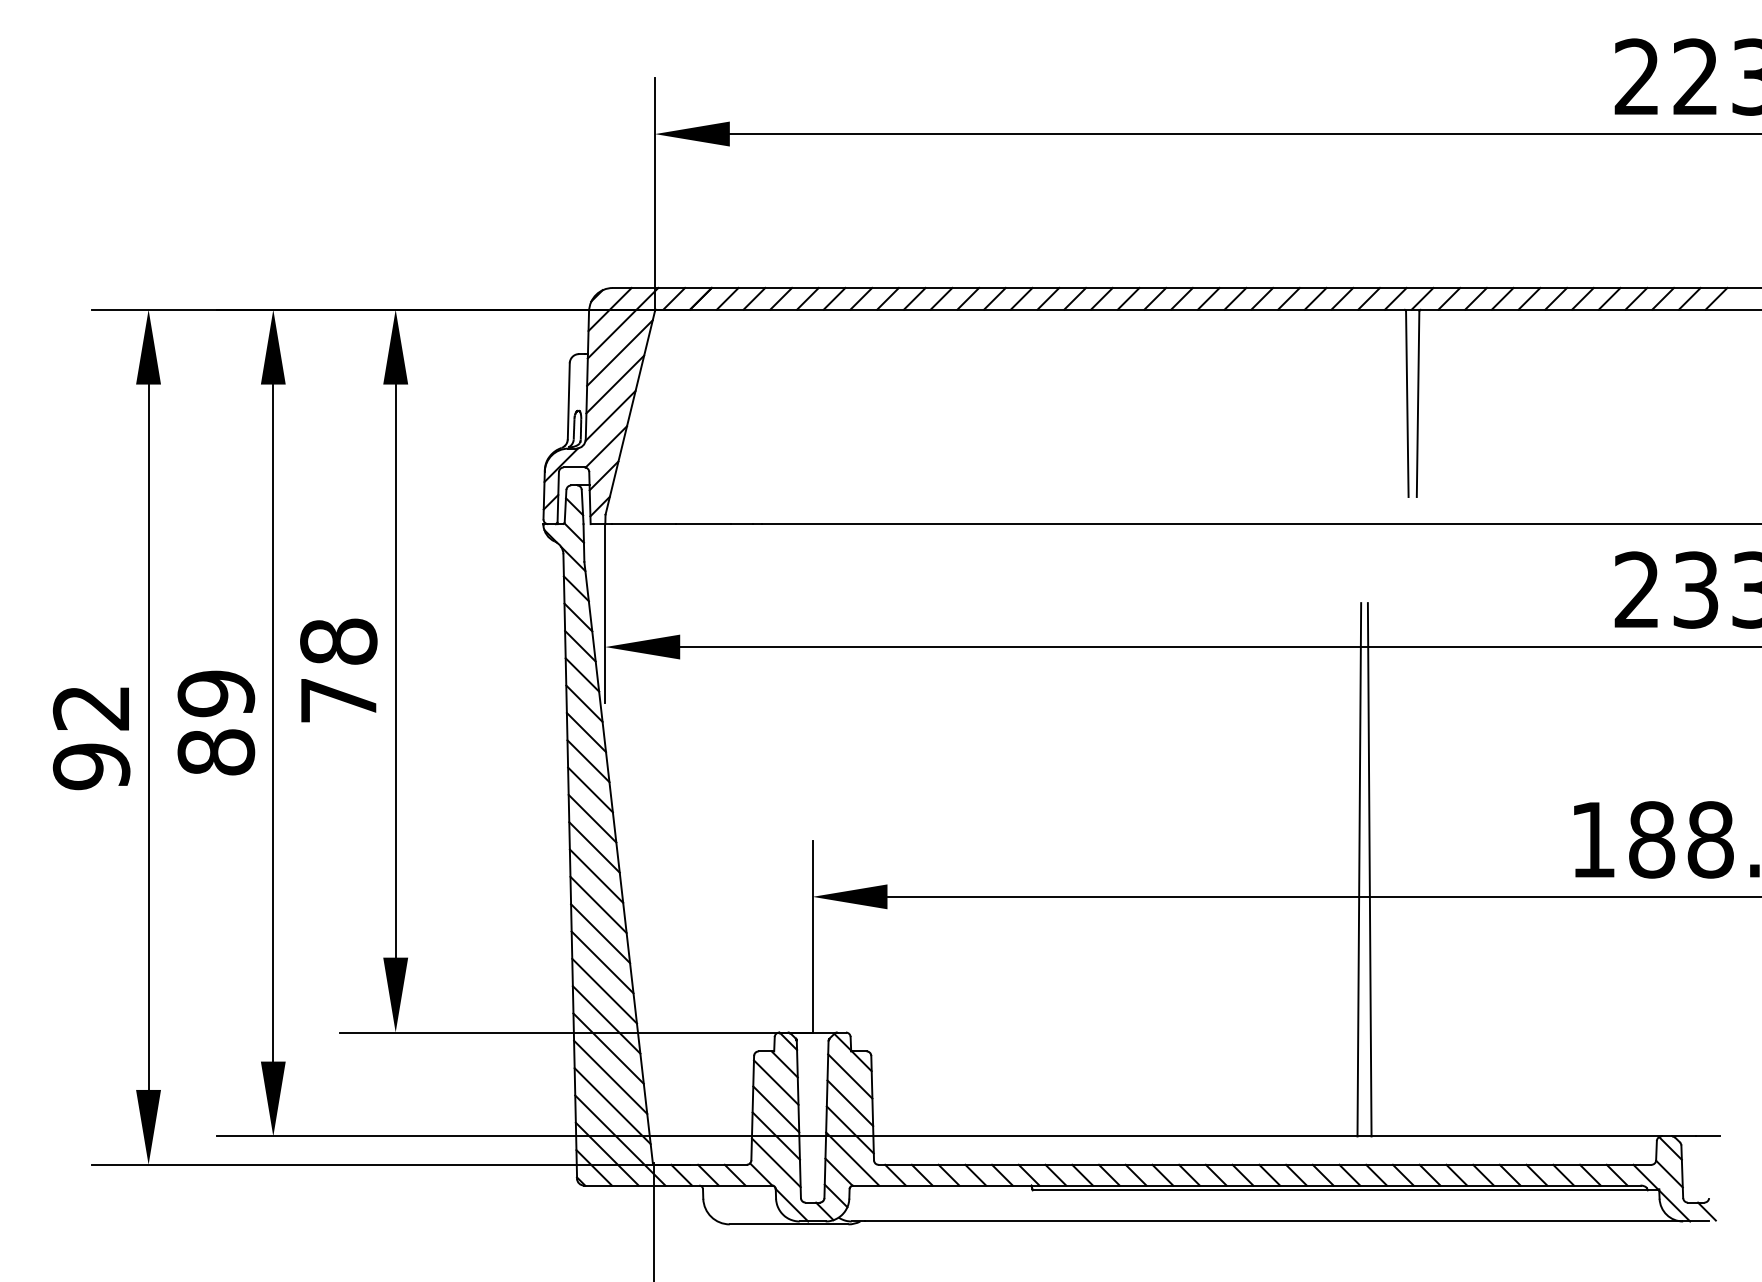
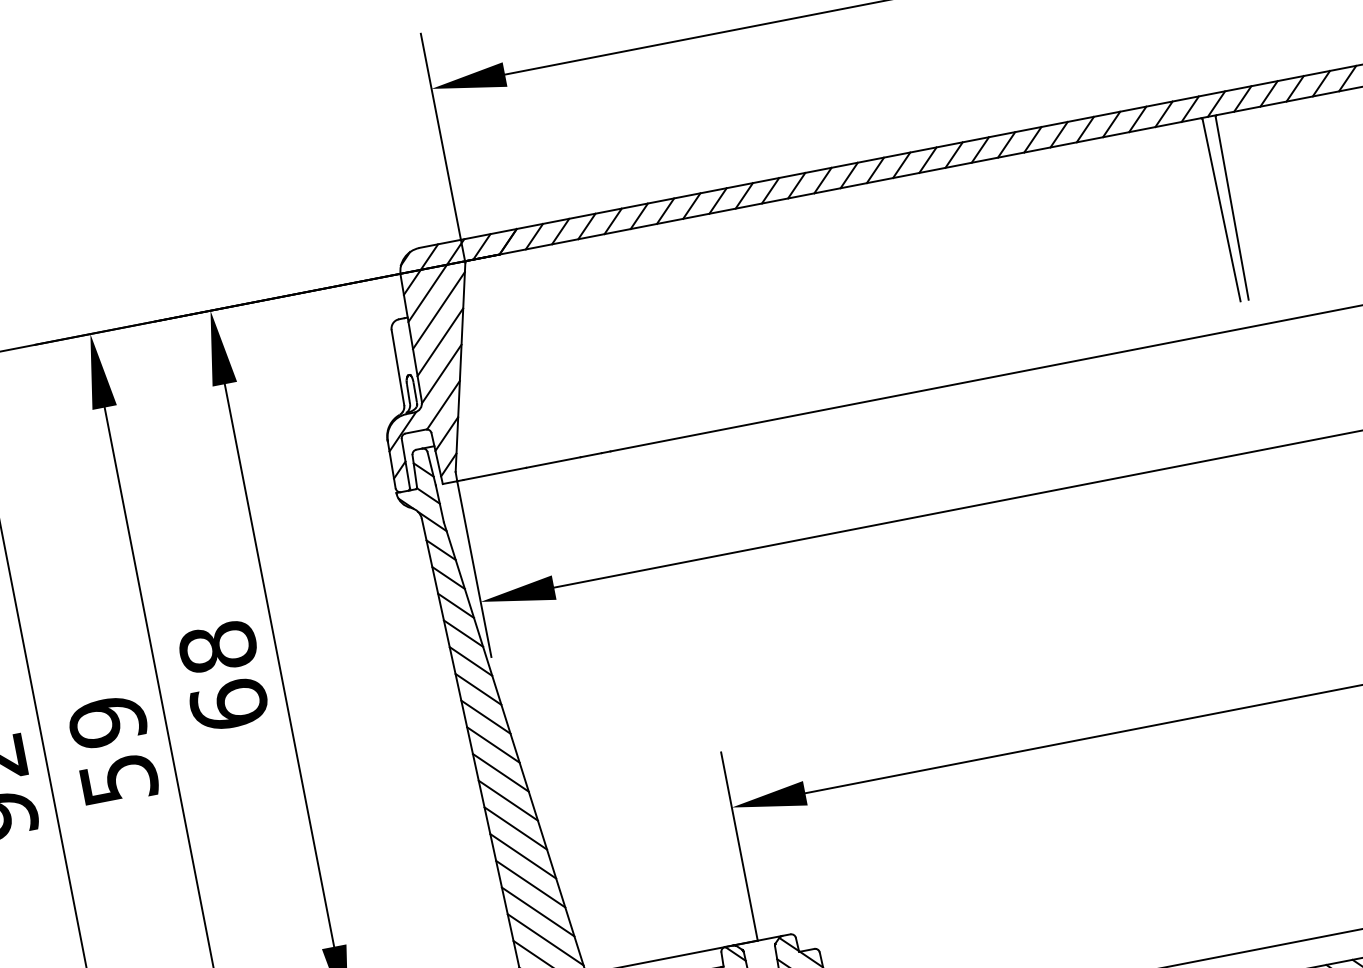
text: (338, 699) -> (228, 704), 78 -> 68
text: (216, 752) -> (119, 779), 89 -> 59
line: (1359, 869) -> (1263, 676), removed
line: (1369, 869) -> (1273, 674), removed

